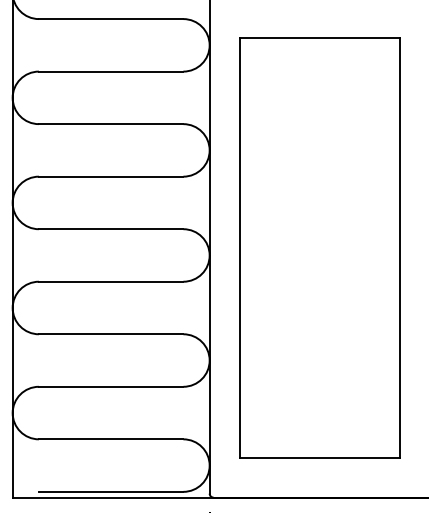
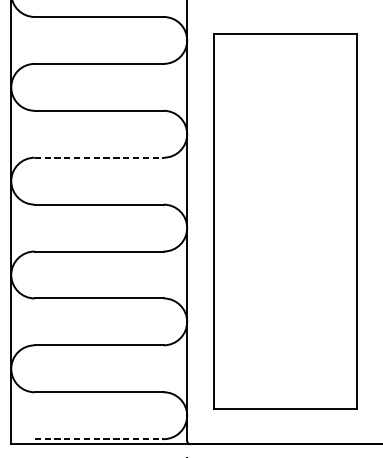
line: (111, 176) -> (99, 157), solid -> dashed
line: (111, 491) -> (99, 438), solid -> dashed

